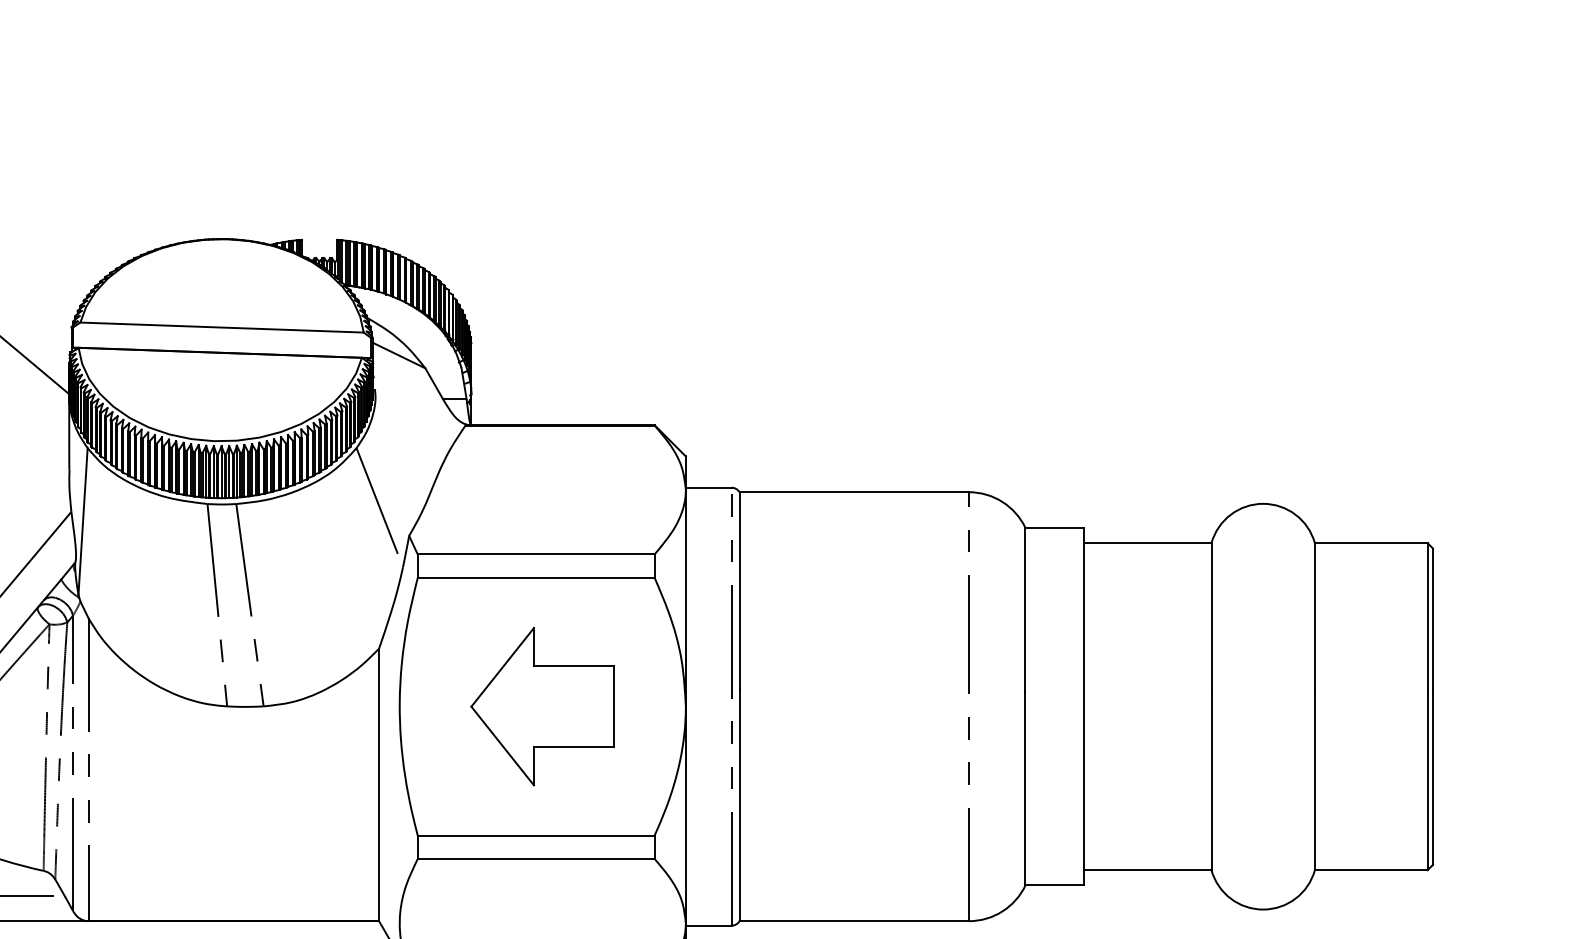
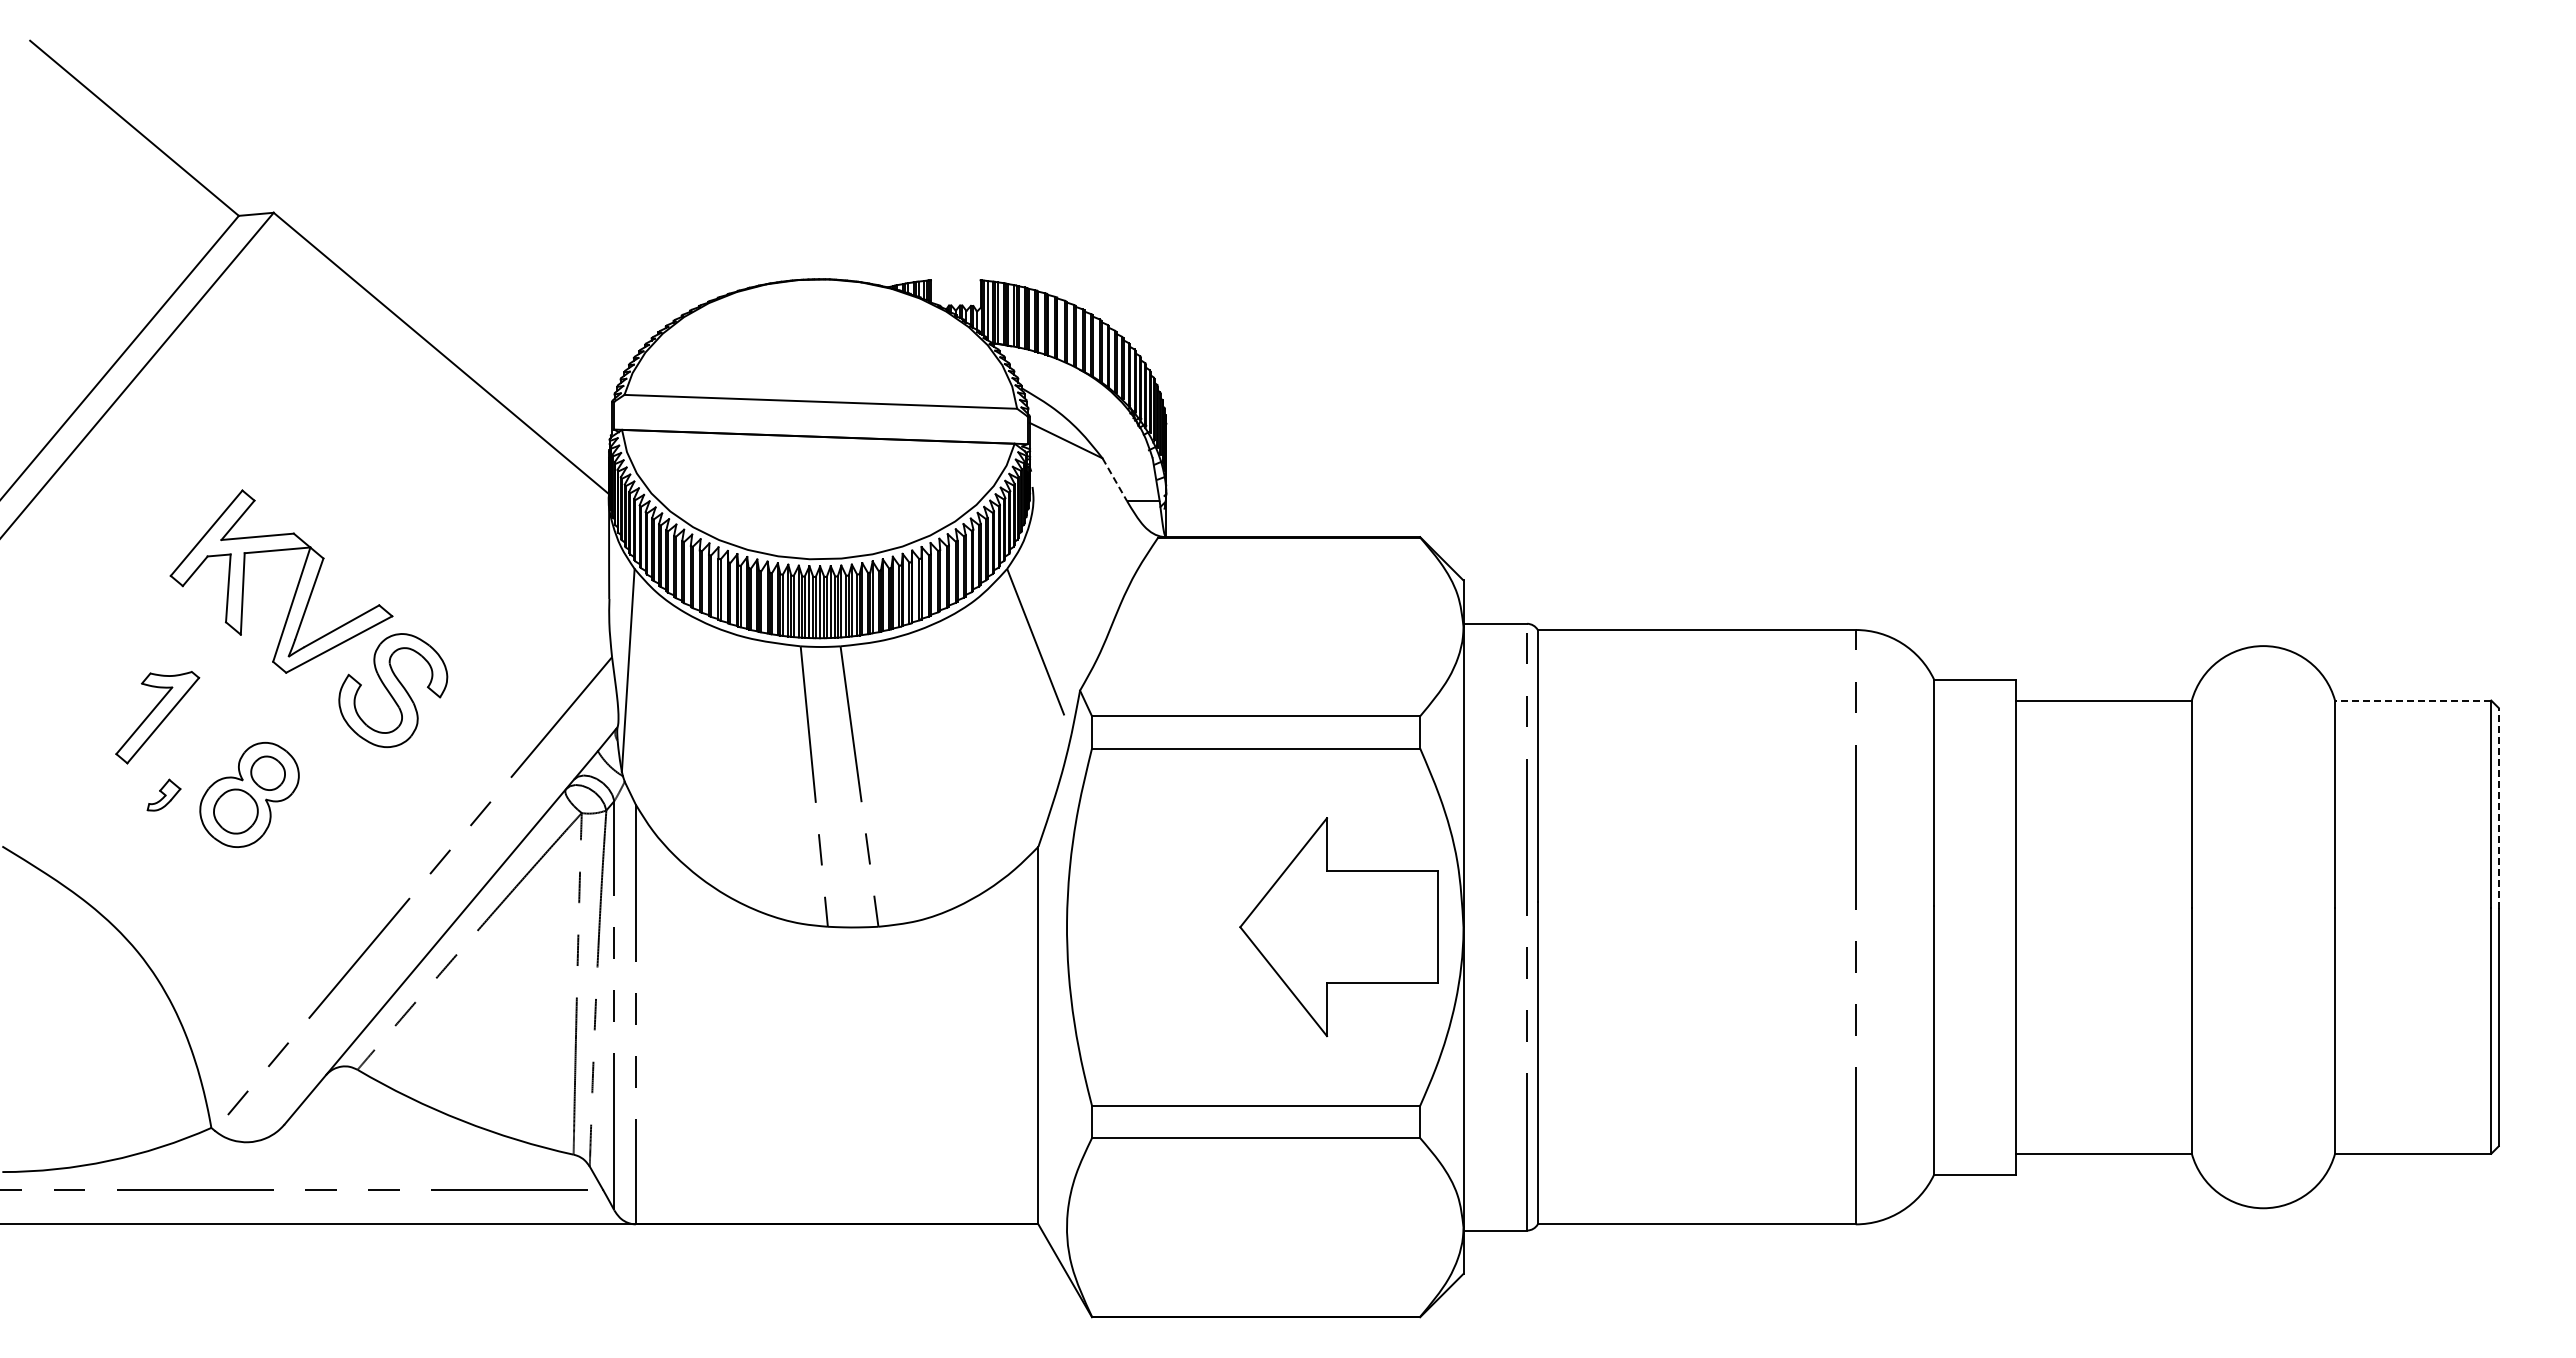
line: (434, 384) -> (1114, 480), solid -> dashed
line: (1370, 543) -> (2412, 700), solid -> dashed
line: (1432, 620) -> (2498, 807), solid -> dashed
part: (542, 706) -> (1338, 927), moved

